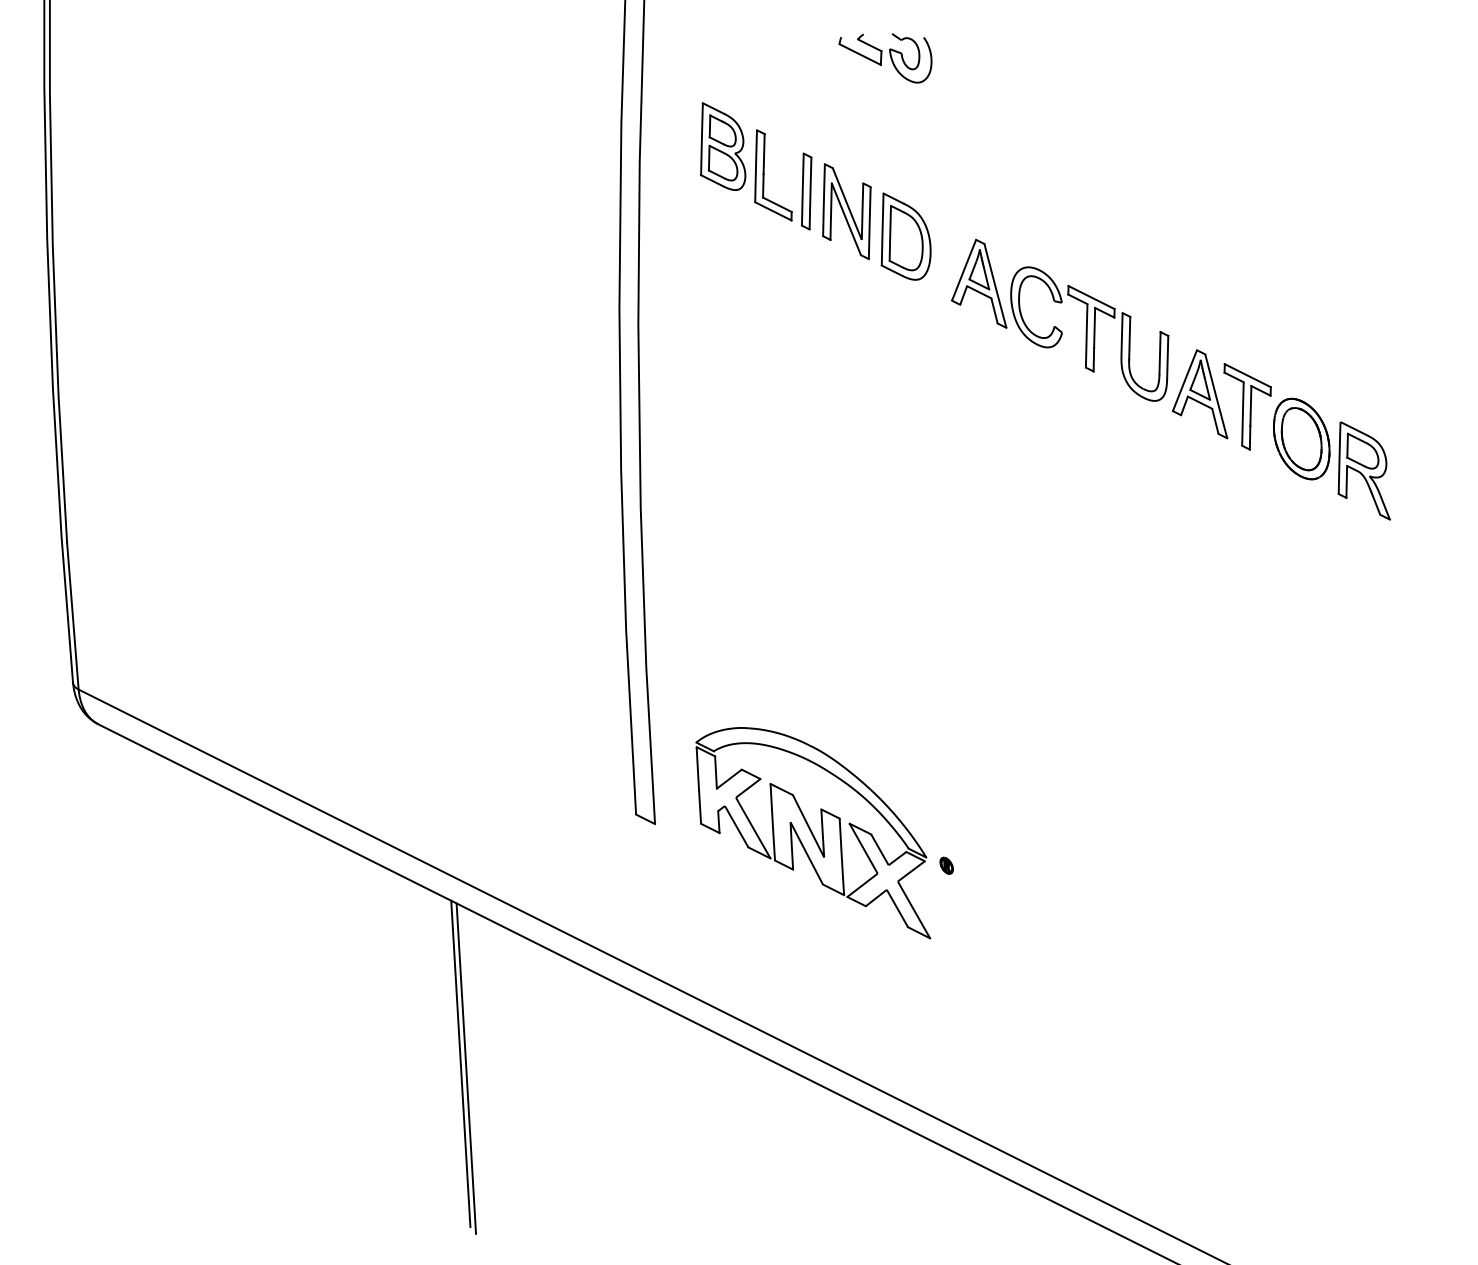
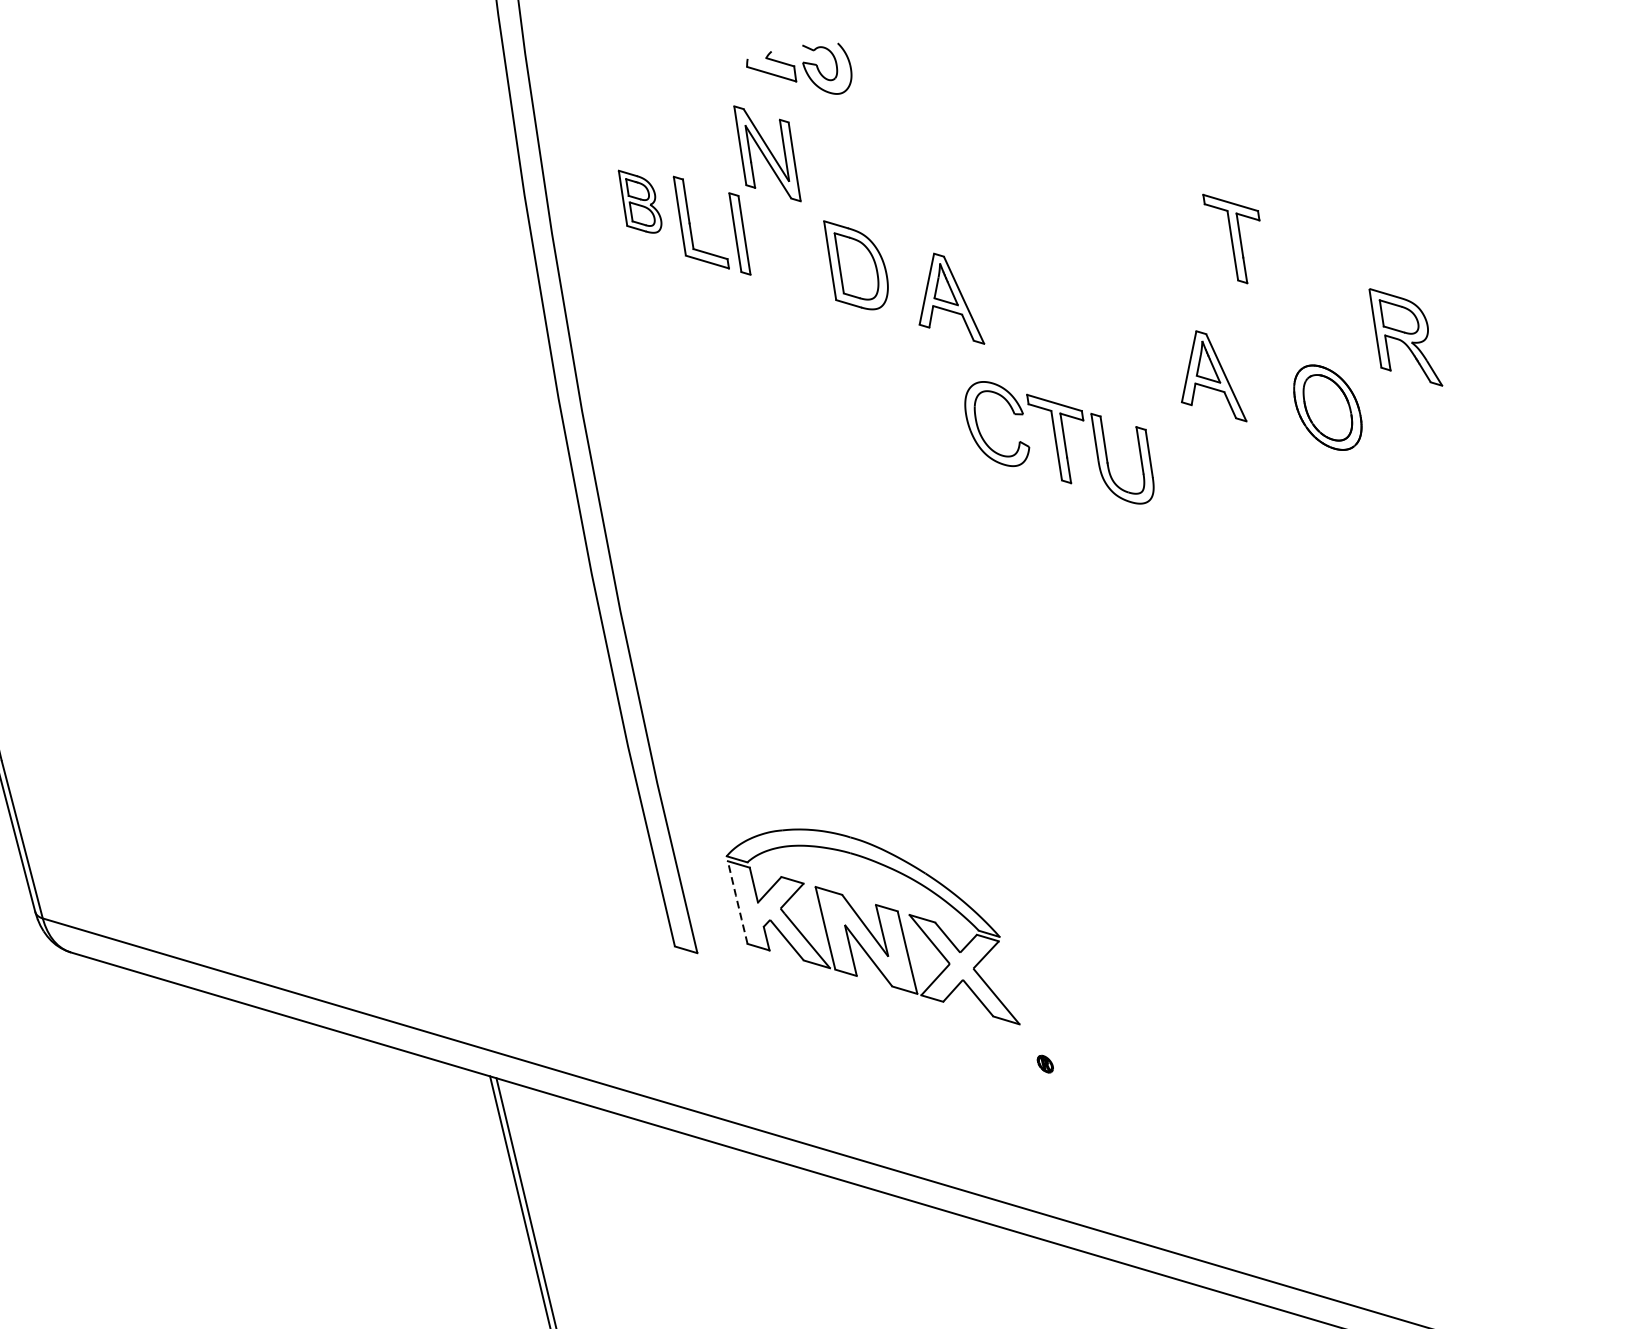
part: (723, 146) -> (640, 201), size x0.7
part: (846, 211) -> (767, 153), moved
part: (1089, 333) -> (1059, 442), moved
part: (1247, 406) -> (1236, 236), moved
part: (1363, 470) -> (1403, 337), moved
line: (698, 785) -> (737, 902), solid -> dashed
part: (946, 865) -> (1045, 1063), moved

